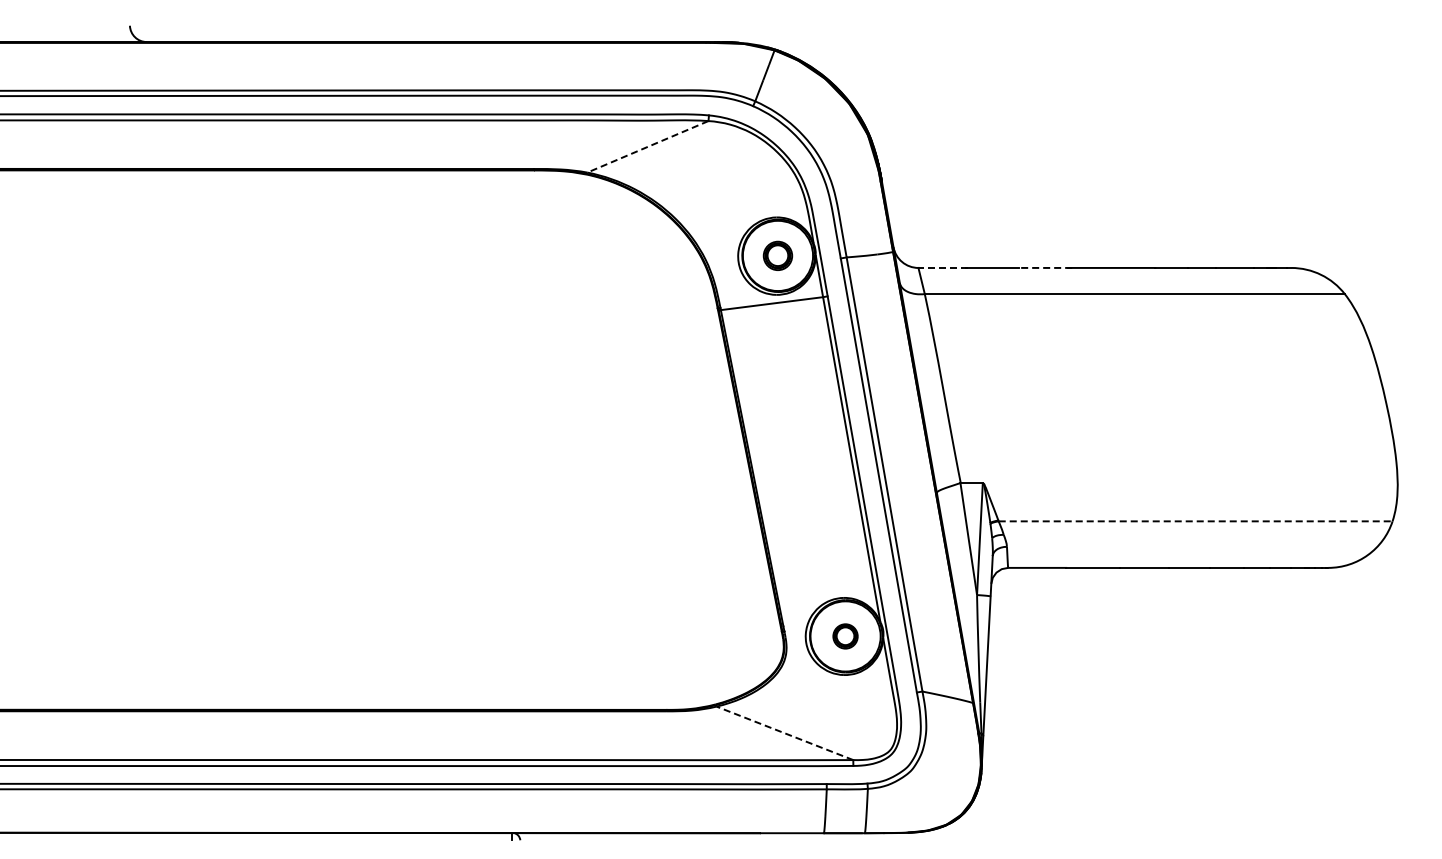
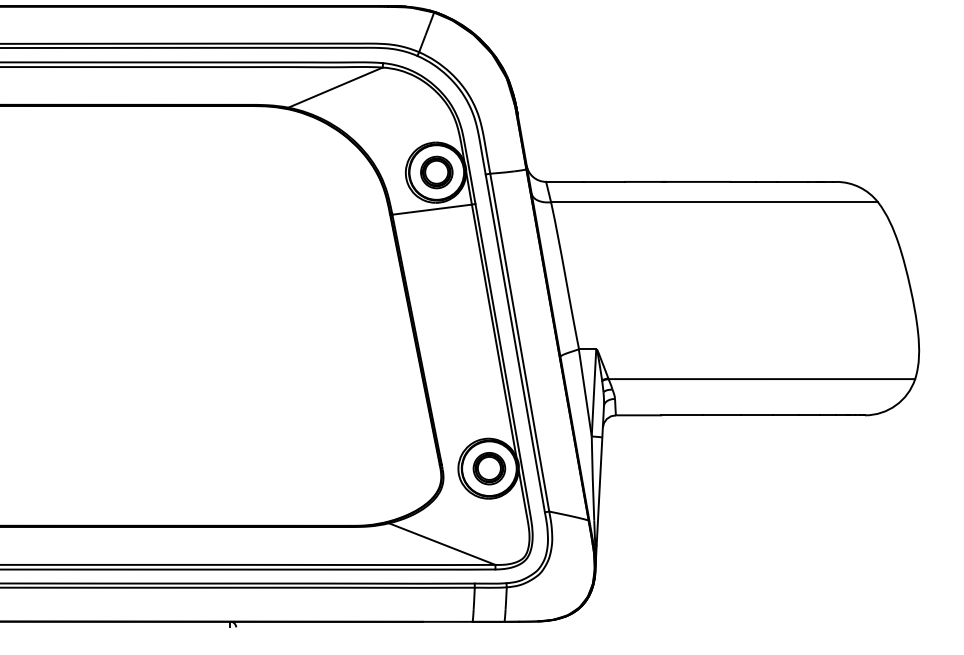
line: (647, 146) -> (335, 87), dashed -> solid
part: (777, 255) -> (436, 172), size x1.43
line: (942, 267) -> (564, 181), dashed -> solid
line: (1045, 267) -> (645, 181), dashed -> solid
line: (1195, 521) -> (761, 379), dashed -> solid
part: (845, 636) -> (489, 468), size x1.67
line: (784, 733) -> (441, 544), dashed -> solid

